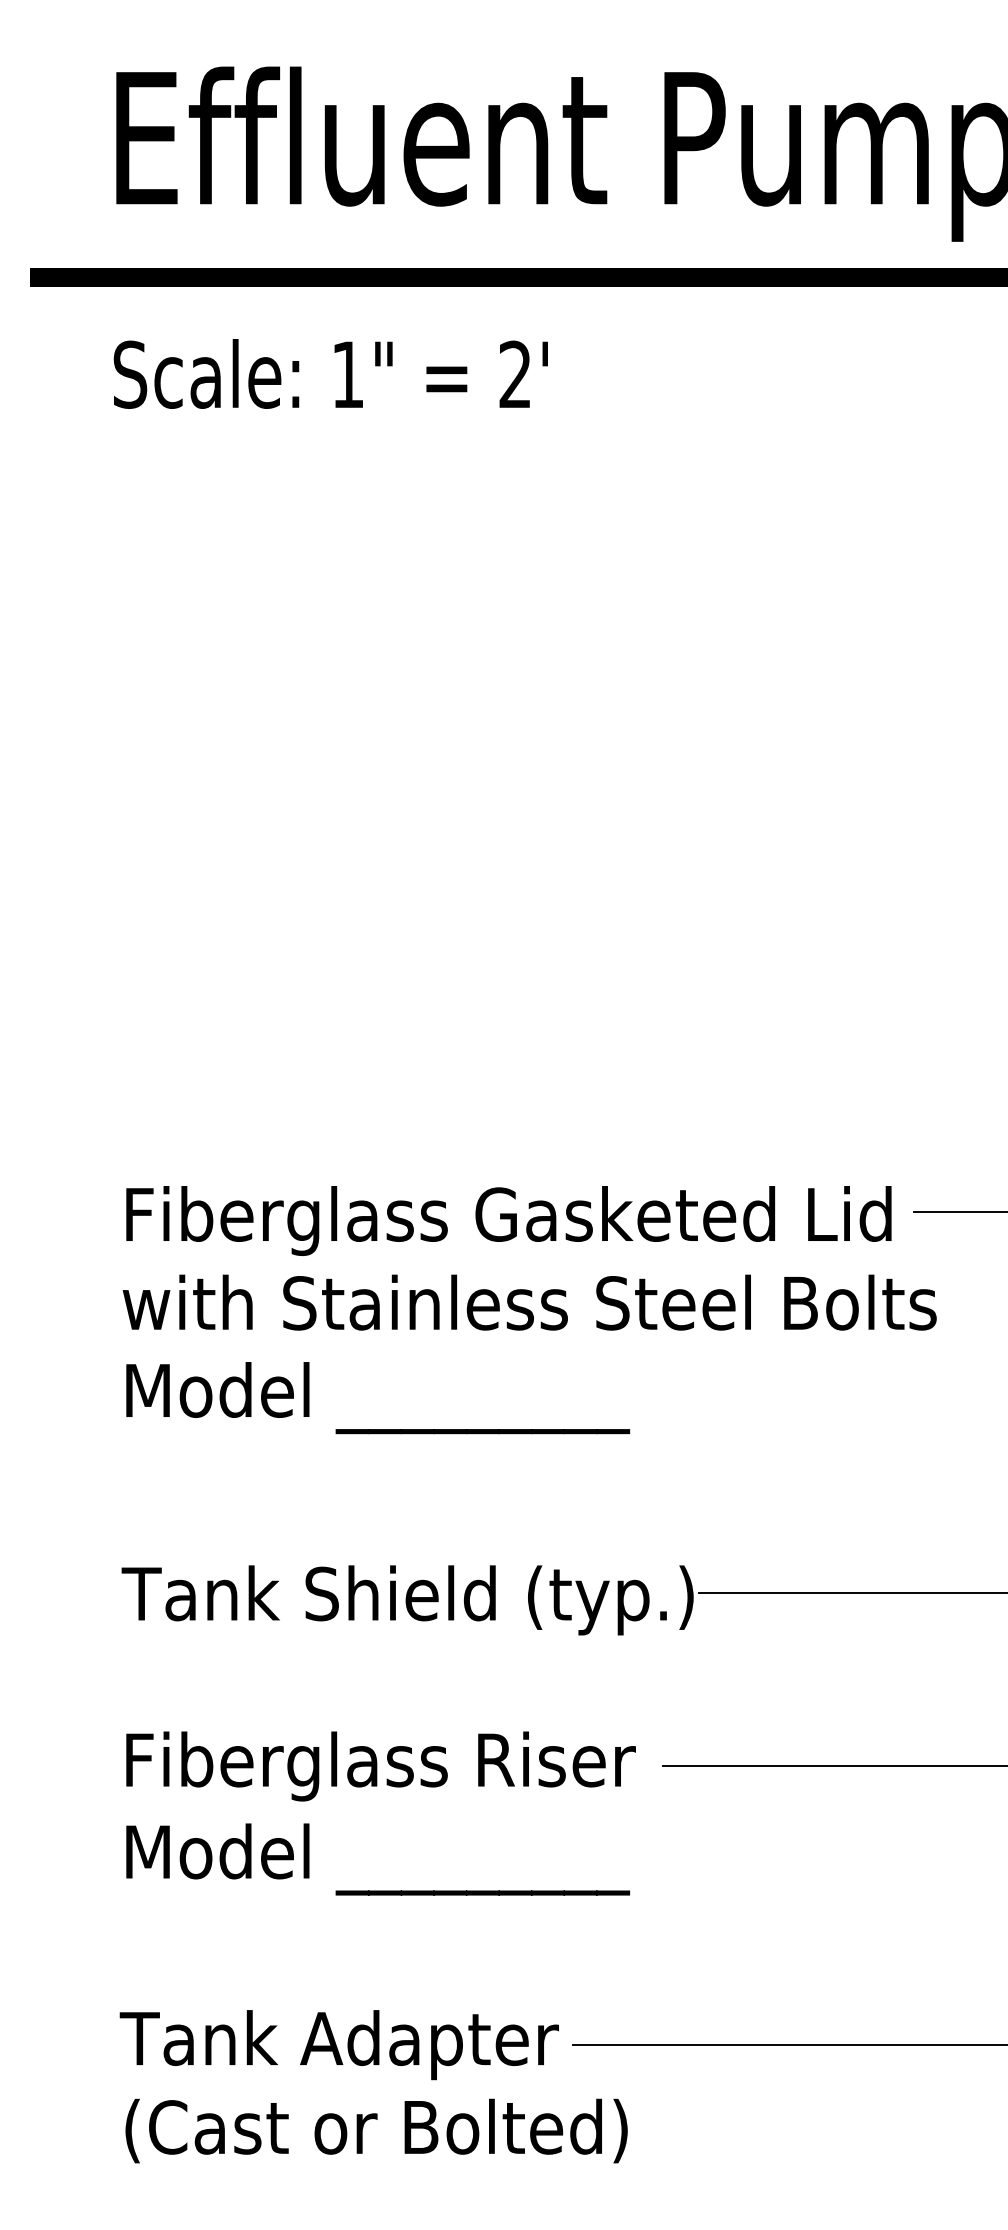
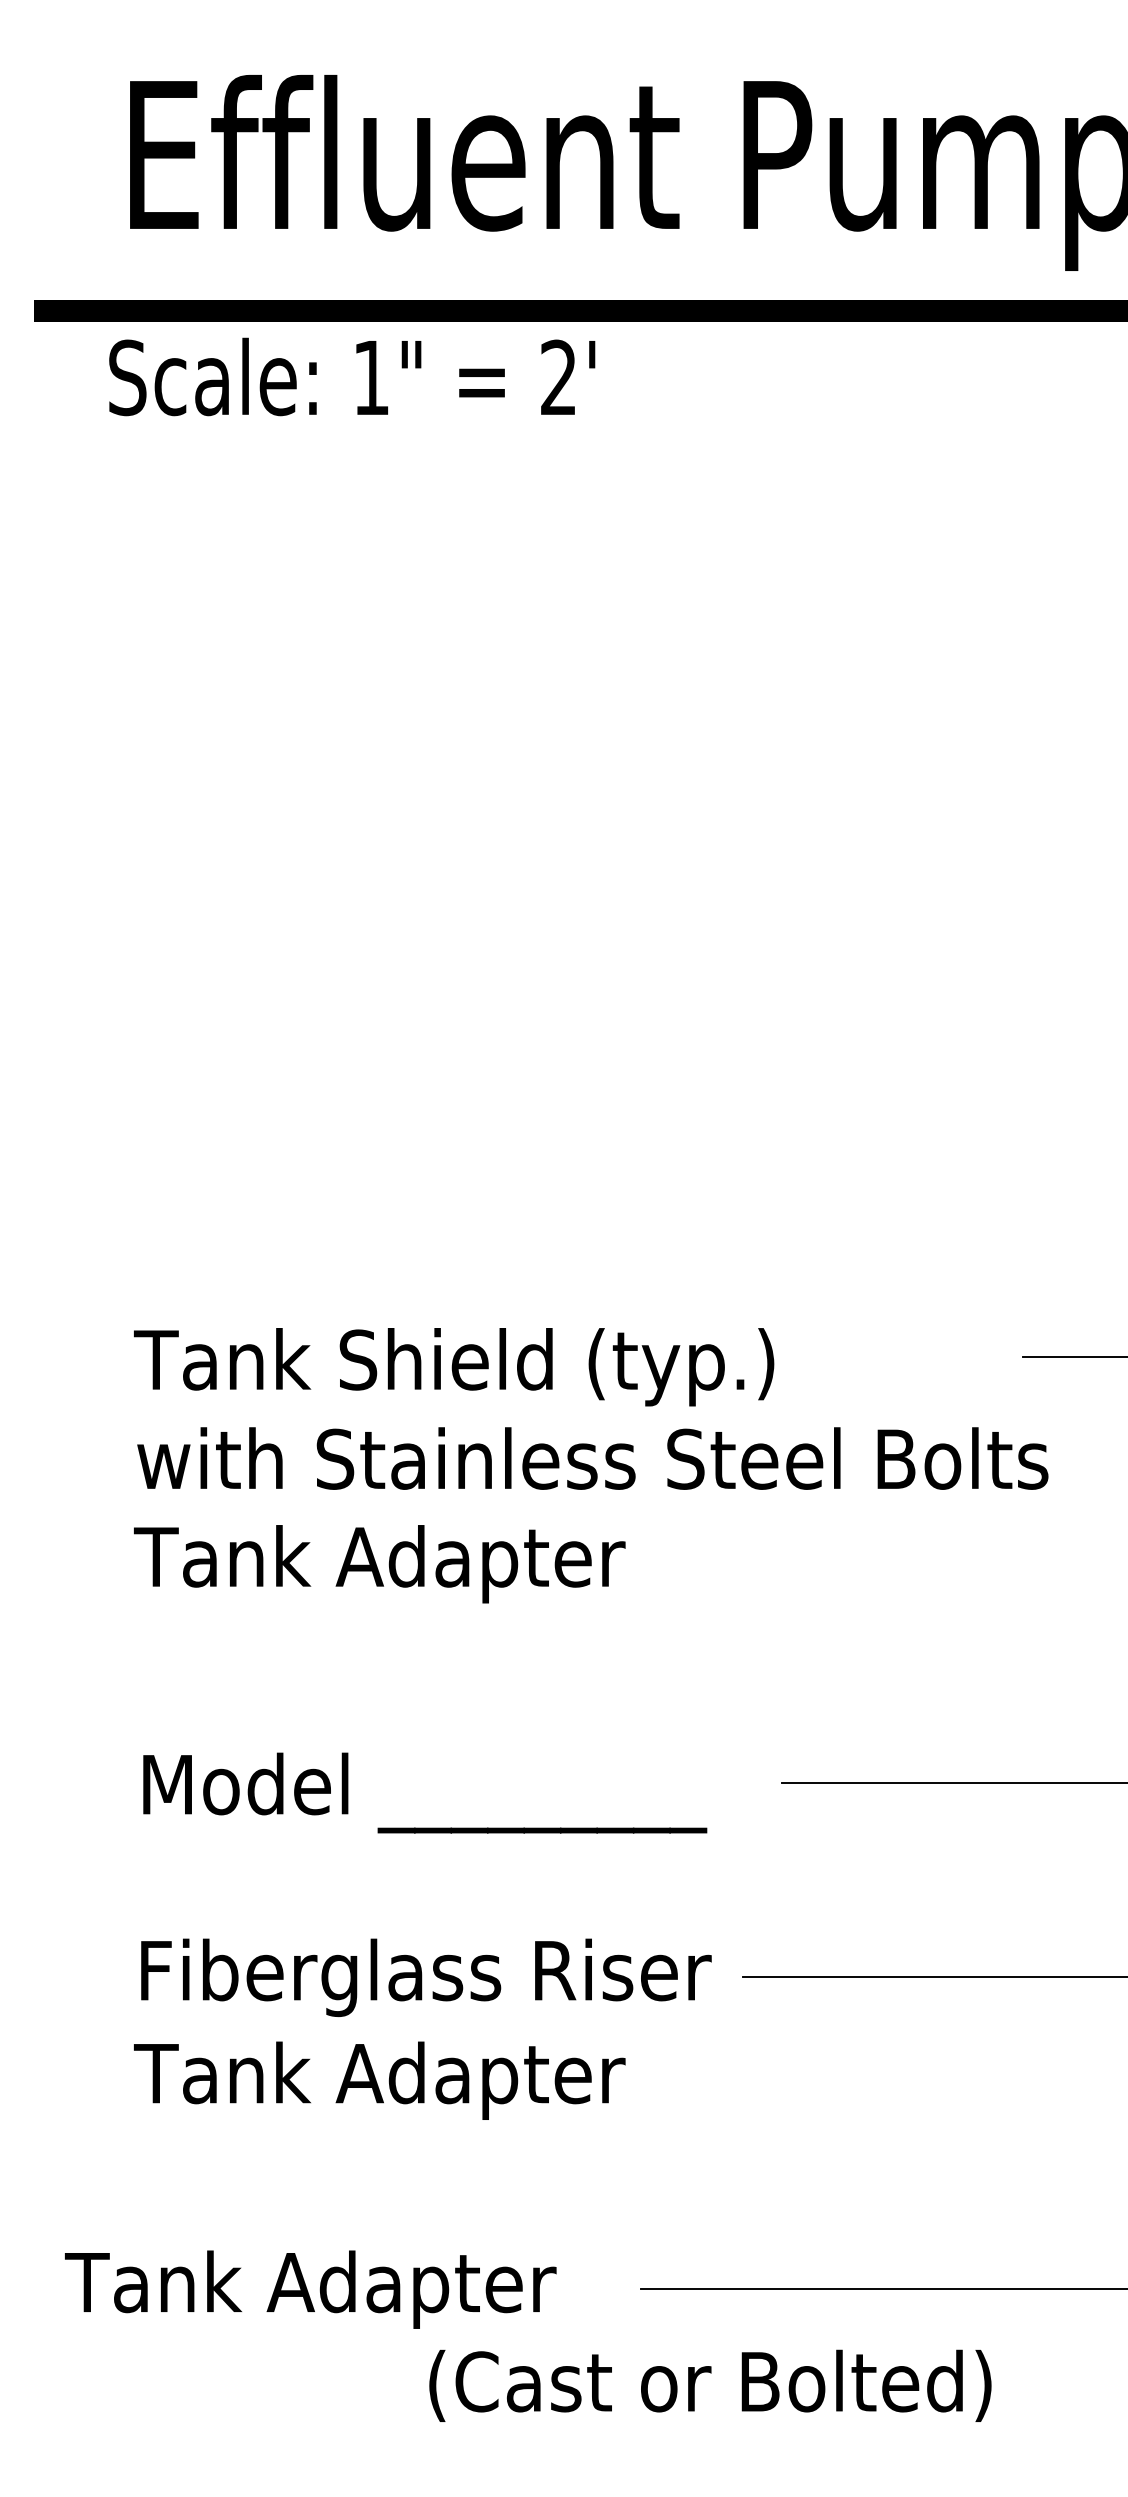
text: (331, 373) -> (352, 376), moved
text: (505, 1221) -> (565, 1367), Fiberglass Gasketed Lid -> Tank Shield (typ.)
text: (374, 1398) -> (419, 1565), Model _________ -> Tank Adapter
text: (407, 1600) -> (456, 1792), Tank Shield (typ.) -> Model _________
text: (374, 1859) -> (419, 2081), Model _________ -> Tank Adapter
text: (339, 2044) -> (310, 2289), moved
text: (376, 2130) -> (710, 2385), moved

